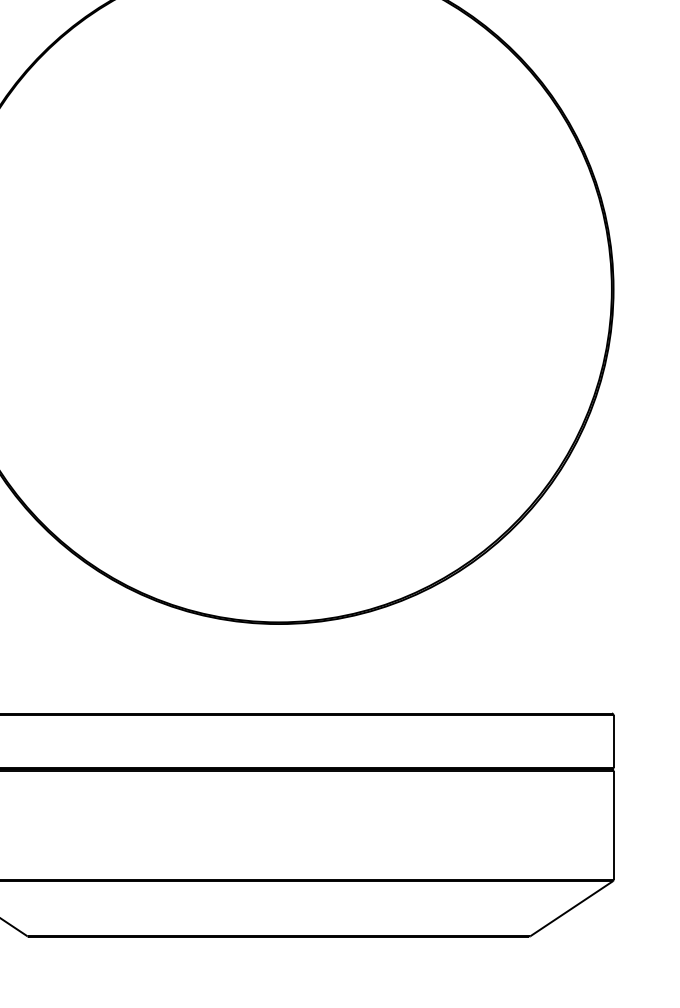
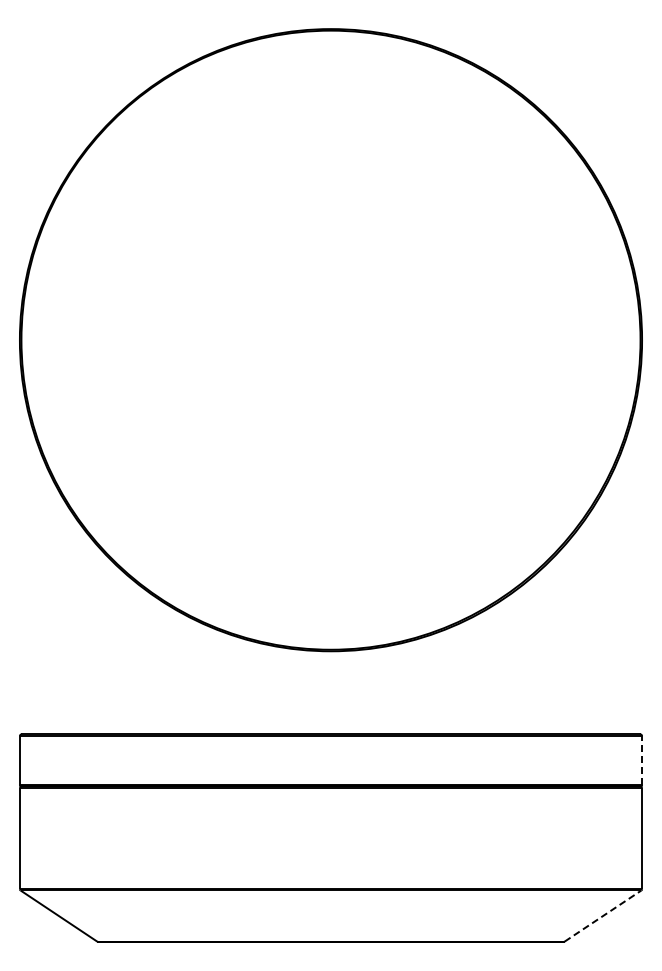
line: (613, 740) -> (642, 759), solid -> dashed
line: (572, 908) -> (603, 915), solid -> dashed

